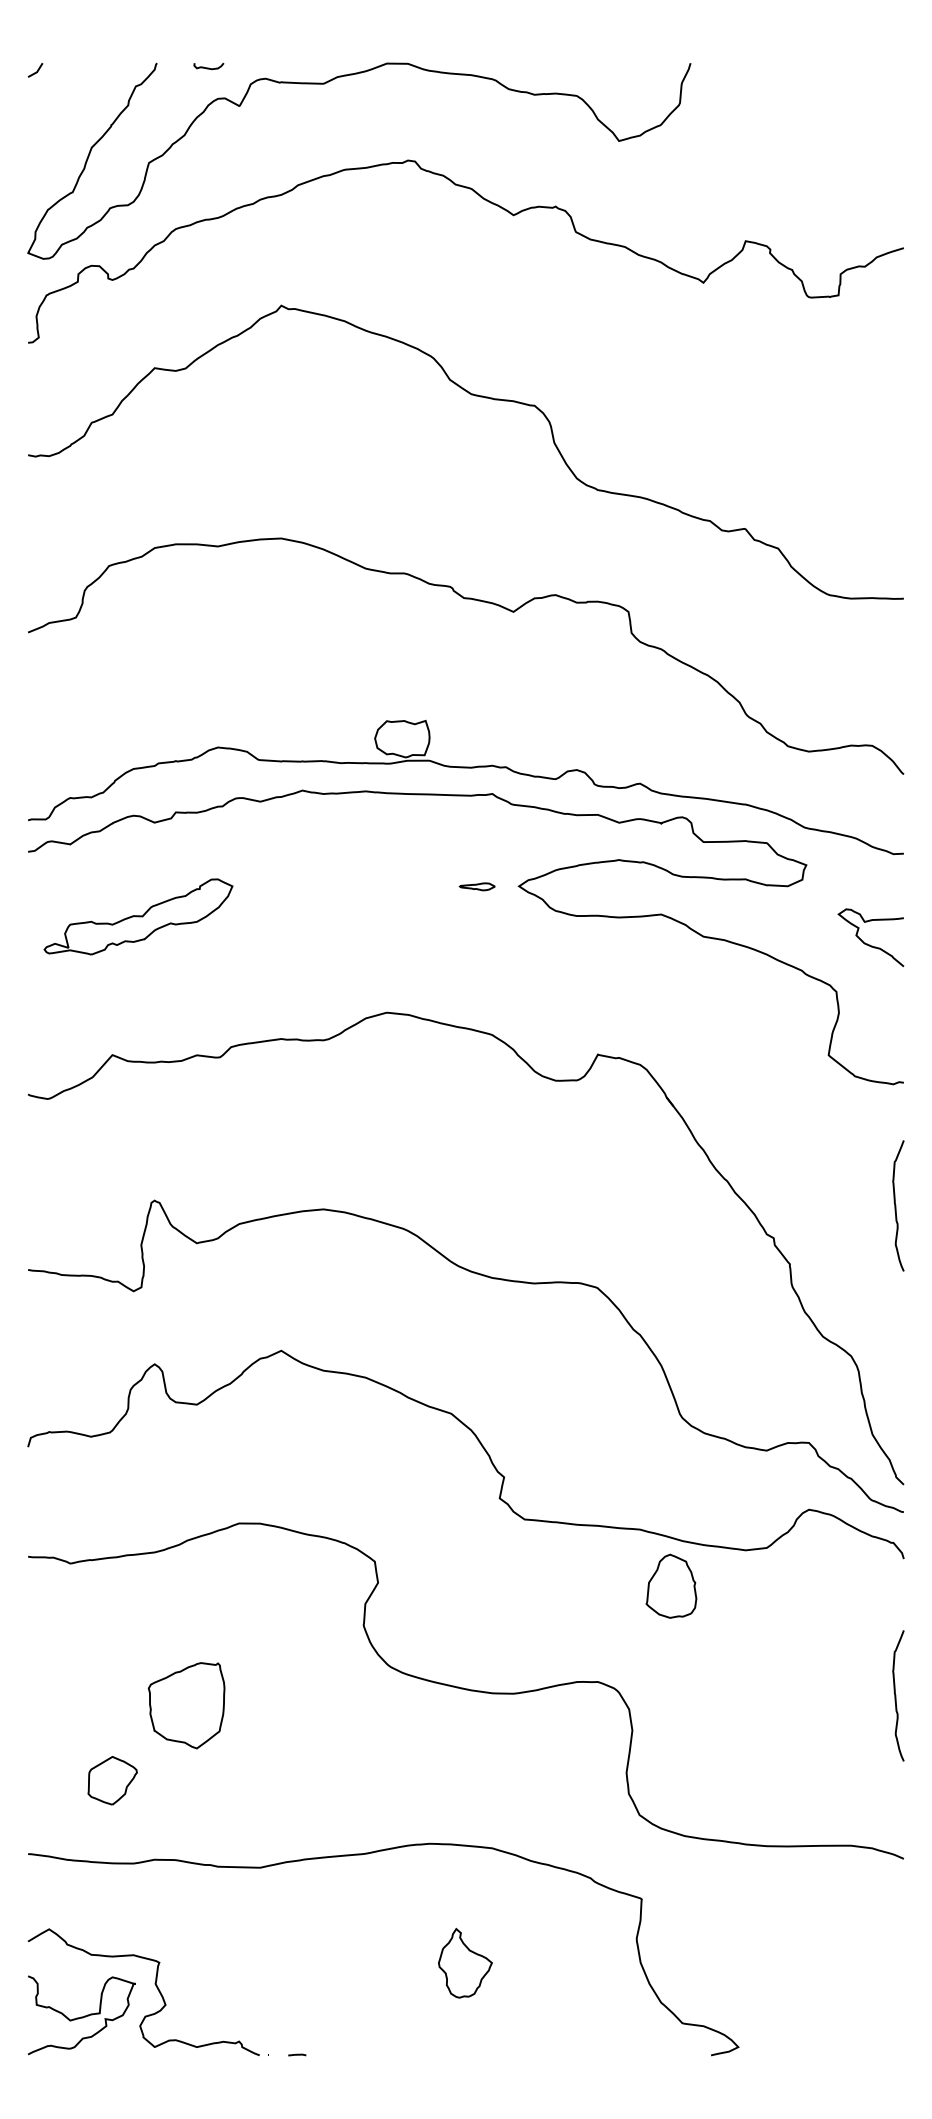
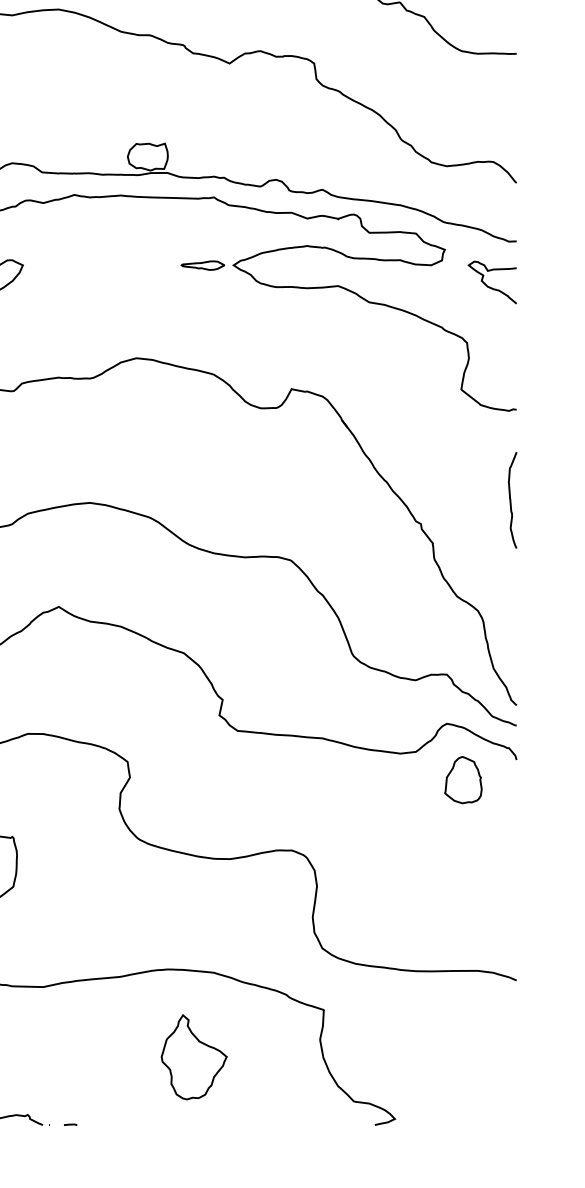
part: (477, 886) -> (203, 265), size x1.67
curve: (867, 943) -> (489, 286), moved
part: (671, 1585) -> (463, 779), moved
curve: (896, 1695) -> (511, 860), removed
part: (465, 1963) -> (194, 1057), size x1.67

